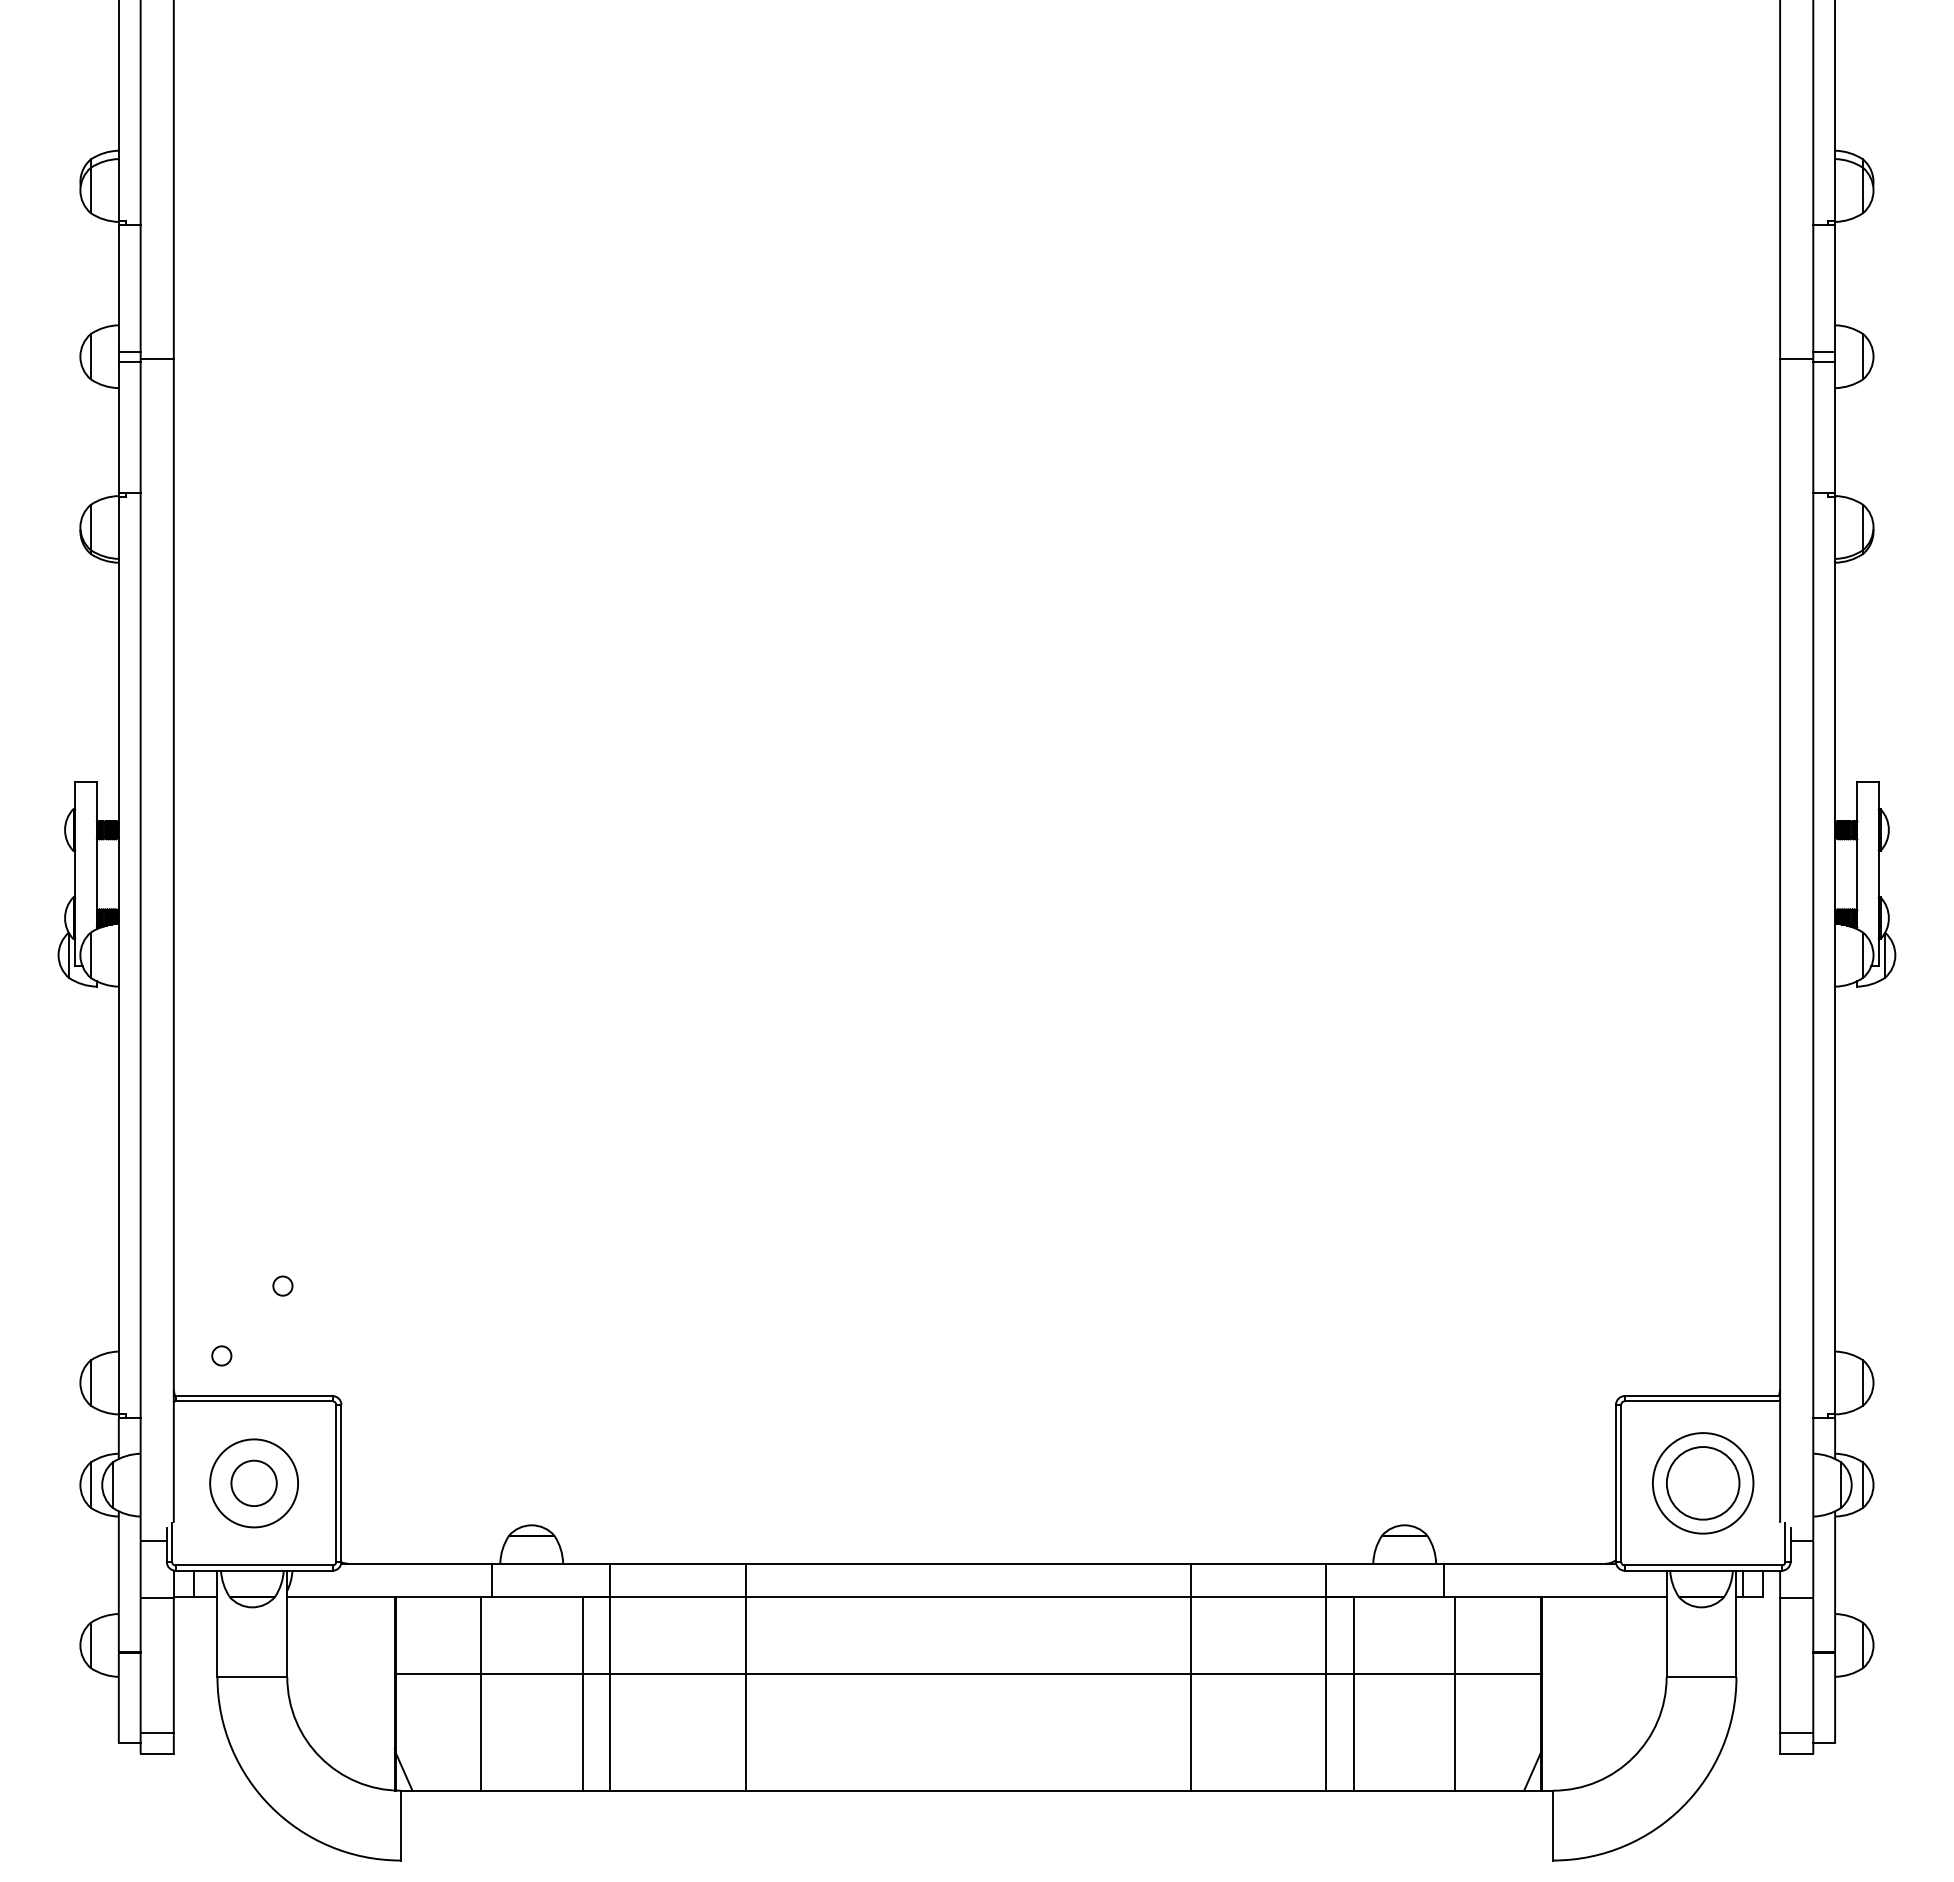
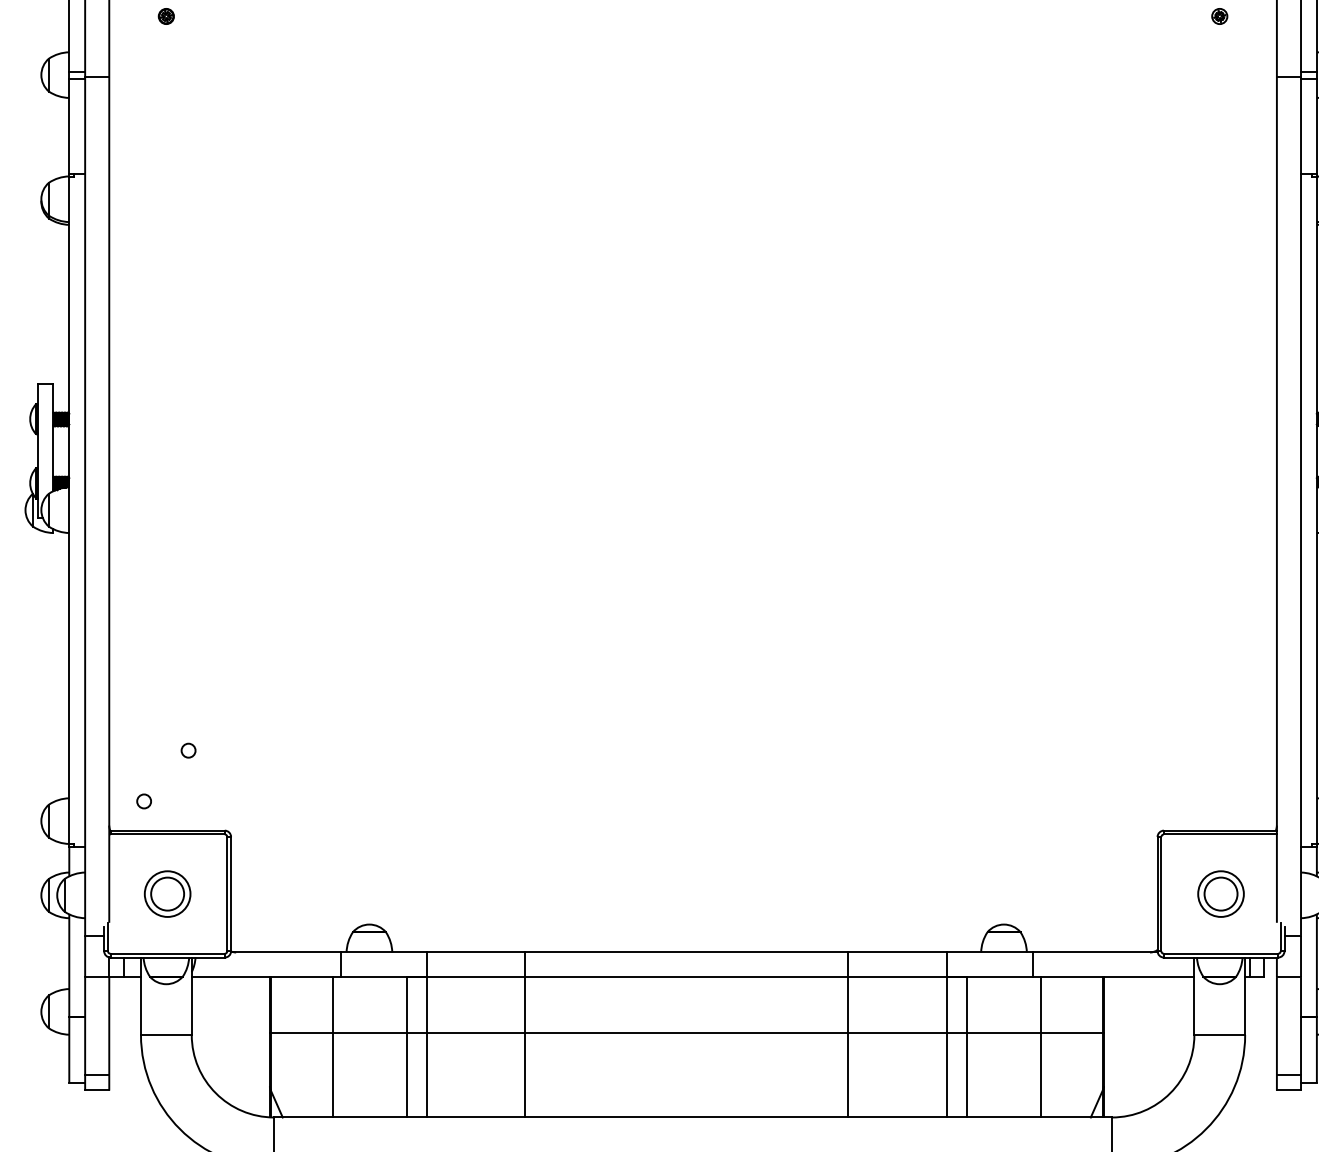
part: (252, 275) -> (166, 16), added
part: (1701, 275) -> (1219, 16), added
circle: (253, 1482) -> (167, 893), size x0.71
part: (1703, 1483) -> (1221, 894), size x0.62

